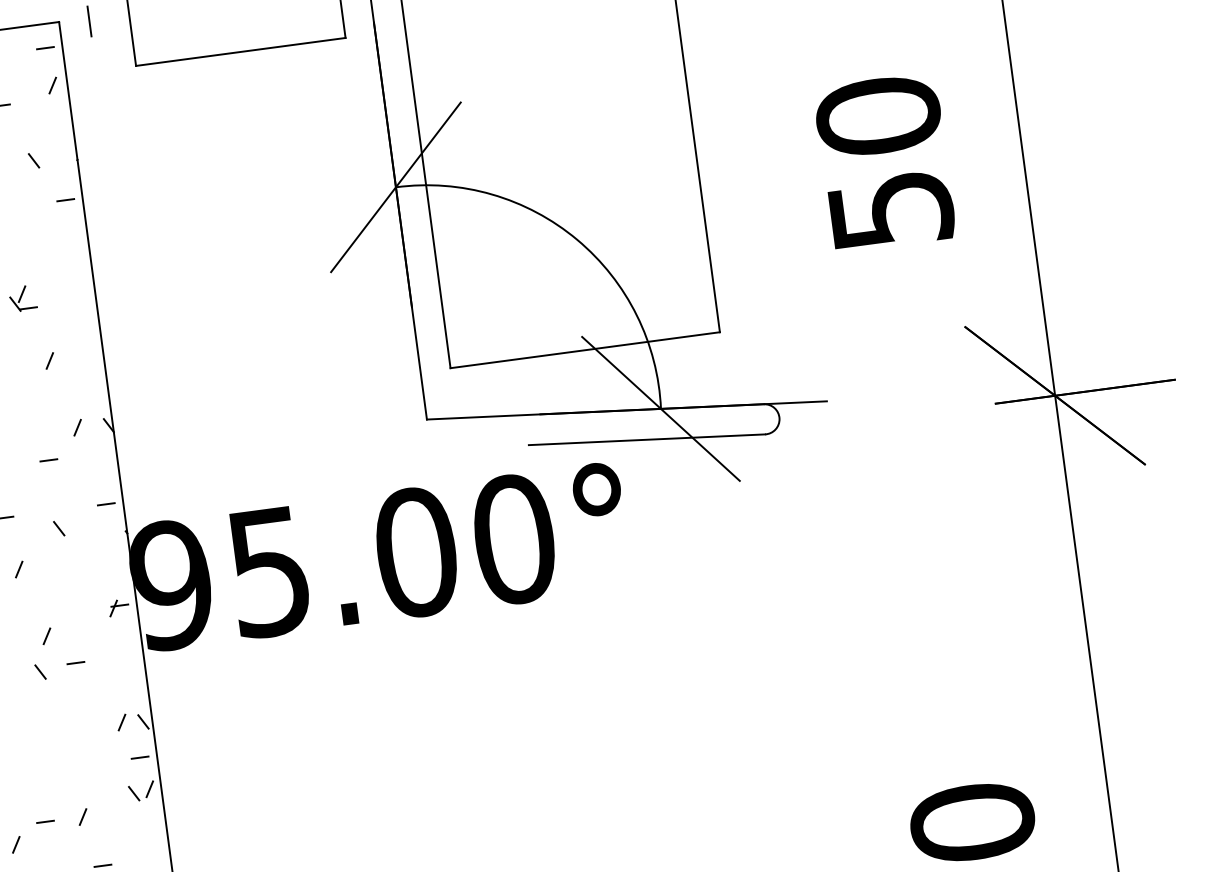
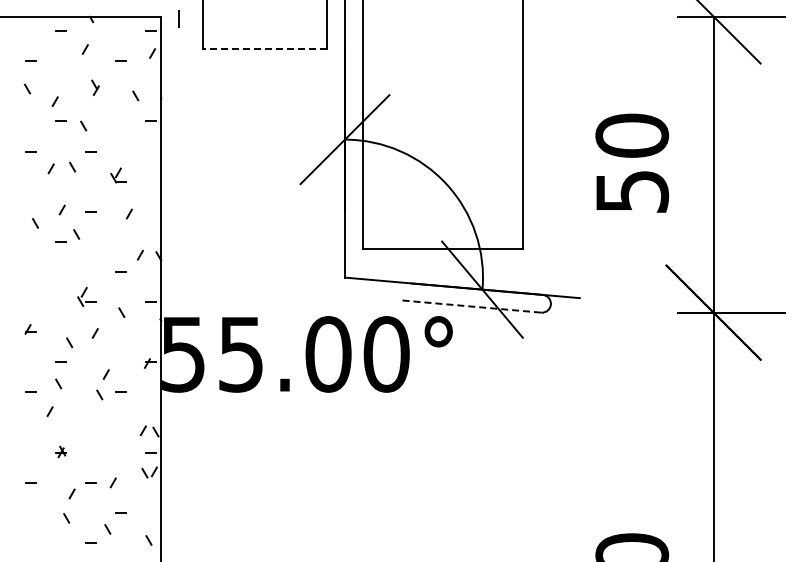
line: (239, 52) -> (264, 48), solid -> dashed
line: (646, 439) -> (471, 306), solid -> dashed
text: (172, 585) -> (183, 354), 95.00° -> 55.00°

